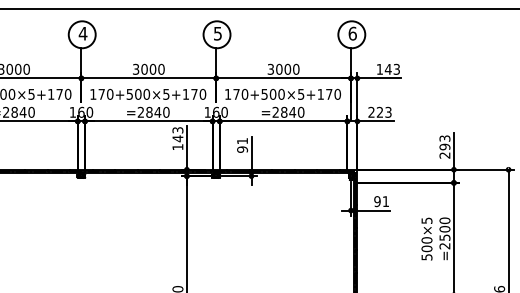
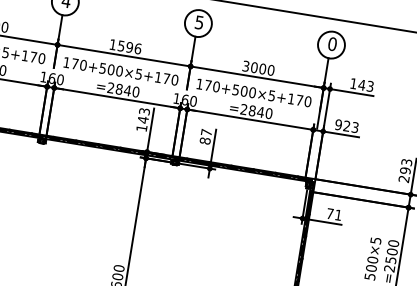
text: (352, 33) -> (332, 43), 6 -> 0
text: (148, 68) -> (125, 45), 3000 -> 1596
text: (371, 112) -> (338, 124), 223 -> 923
text: (242, 145) -> (205, 136), 91 -> 87
text: (377, 201) -> (330, 213), 91 -> 71

